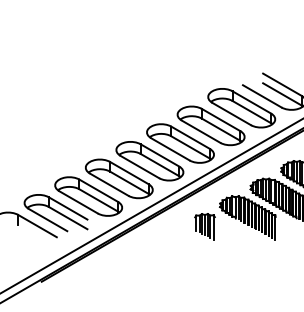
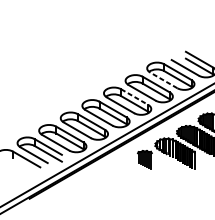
line: (231, 113) -> (163, 79), solid -> dashed
line: (191, 137) -> (135, 96), solid -> dashed

